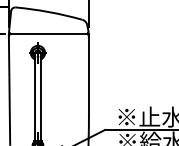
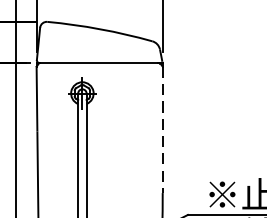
line: (88, 76) -> (162, 130), solid -> dashed

